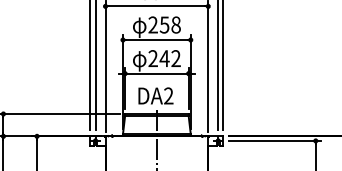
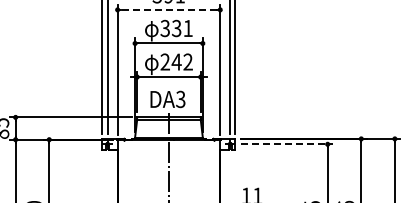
line: (156, 6) -> (168, 9), solid -> dashed
text: (164, 25) -> (176, 28), 258 -> 331
text: (168, 96) -> (180, 99), DA2 -> DA3
line: (275, 141) -> (287, 144), solid -> dashed

